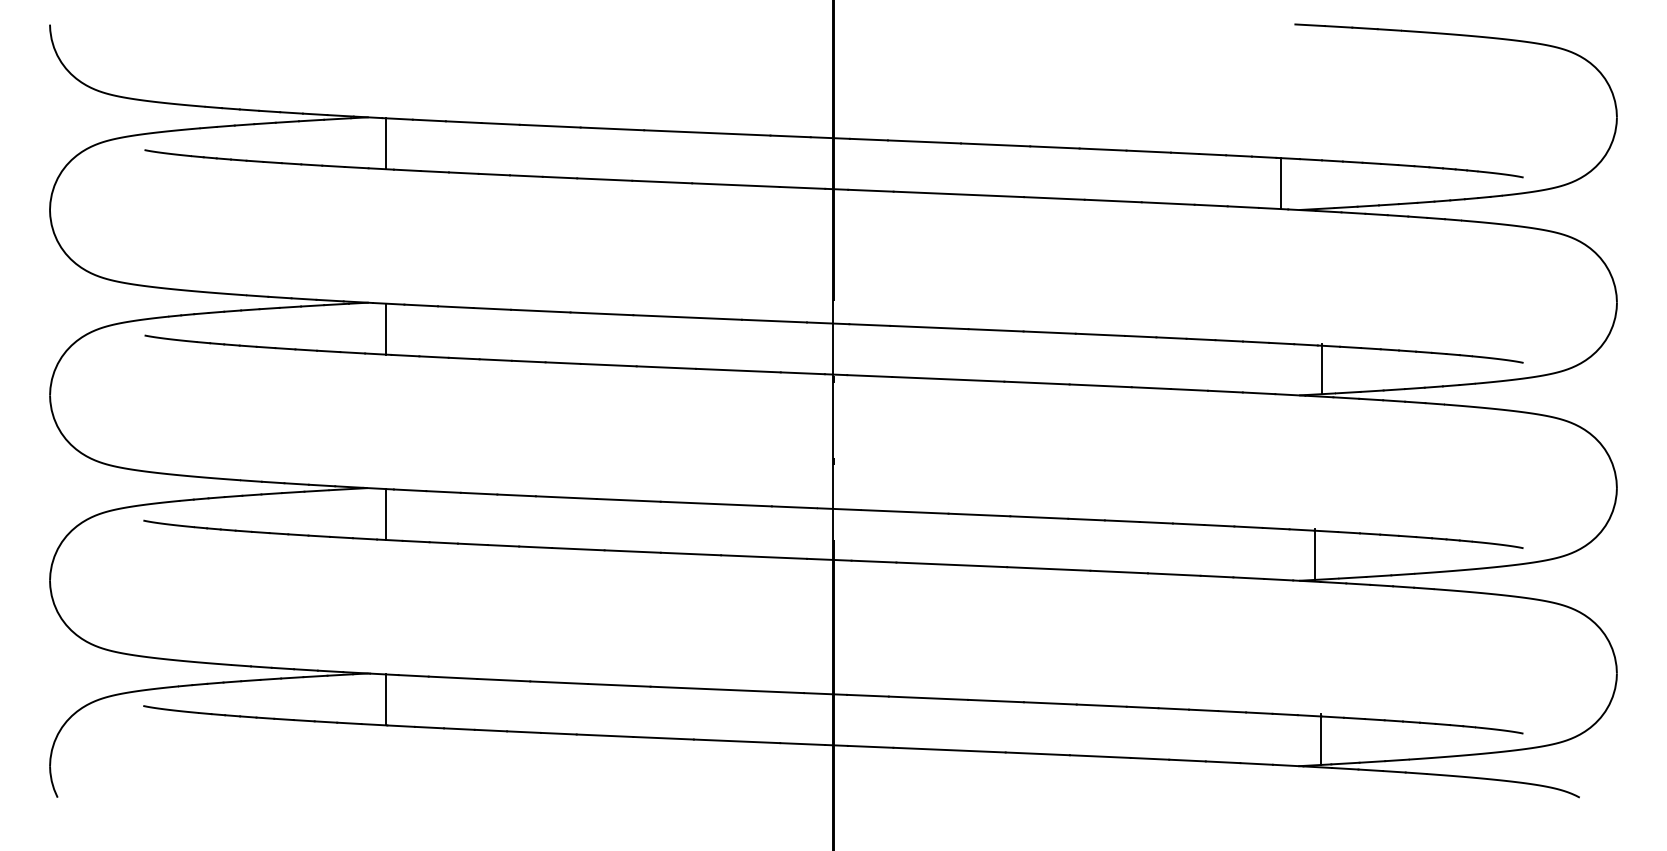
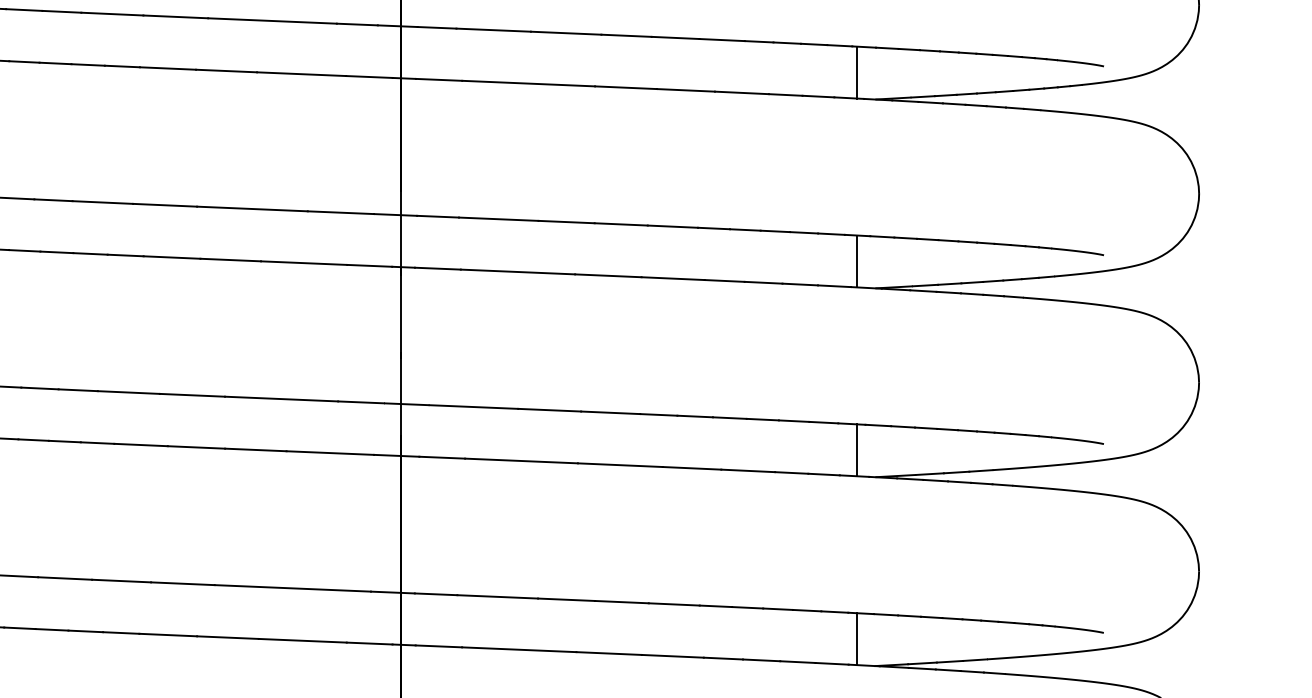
line: (1322, 368) -> (857, 260), moved
line: (1315, 553) -> (857, 449), moved
line: (1321, 739) -> (857, 638), moved

